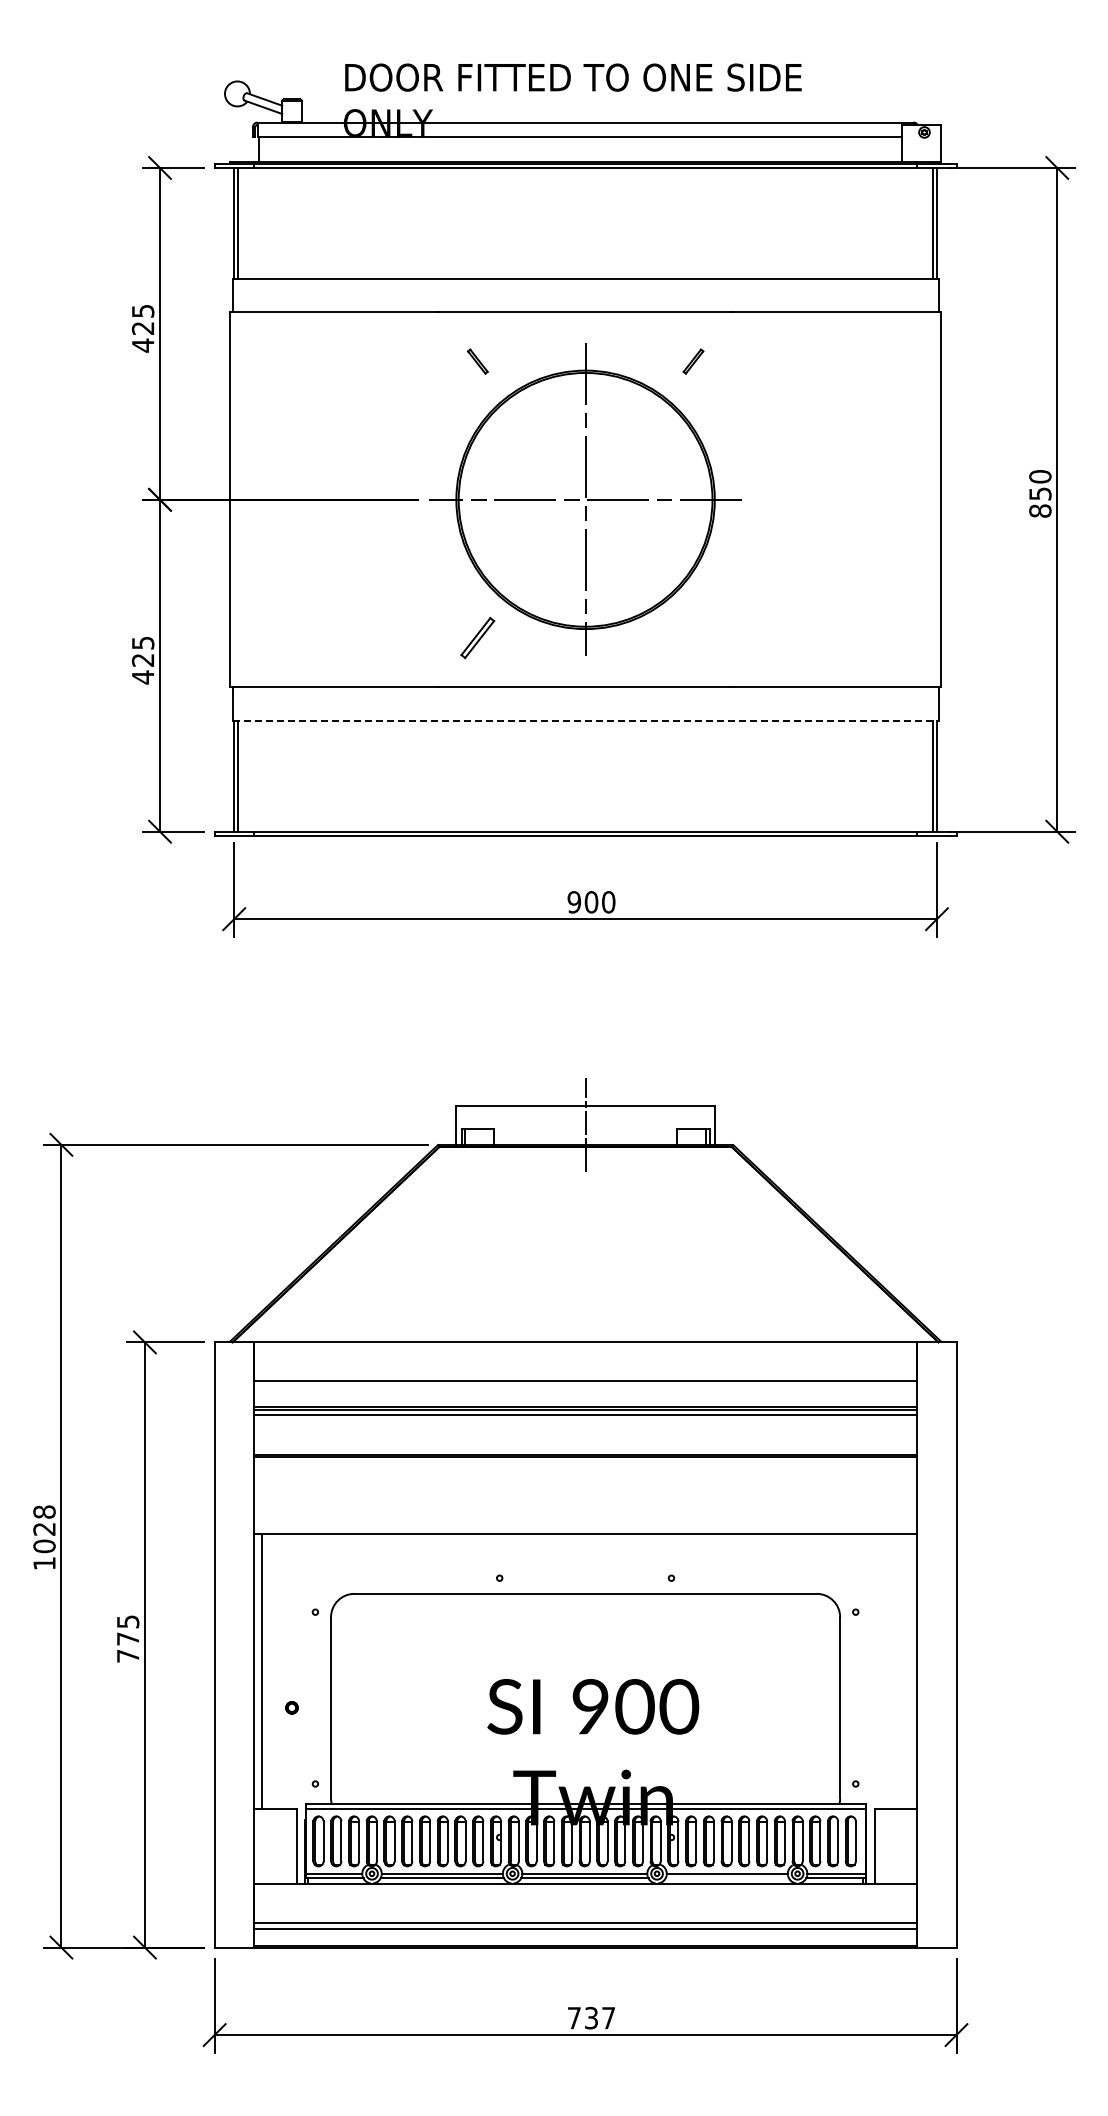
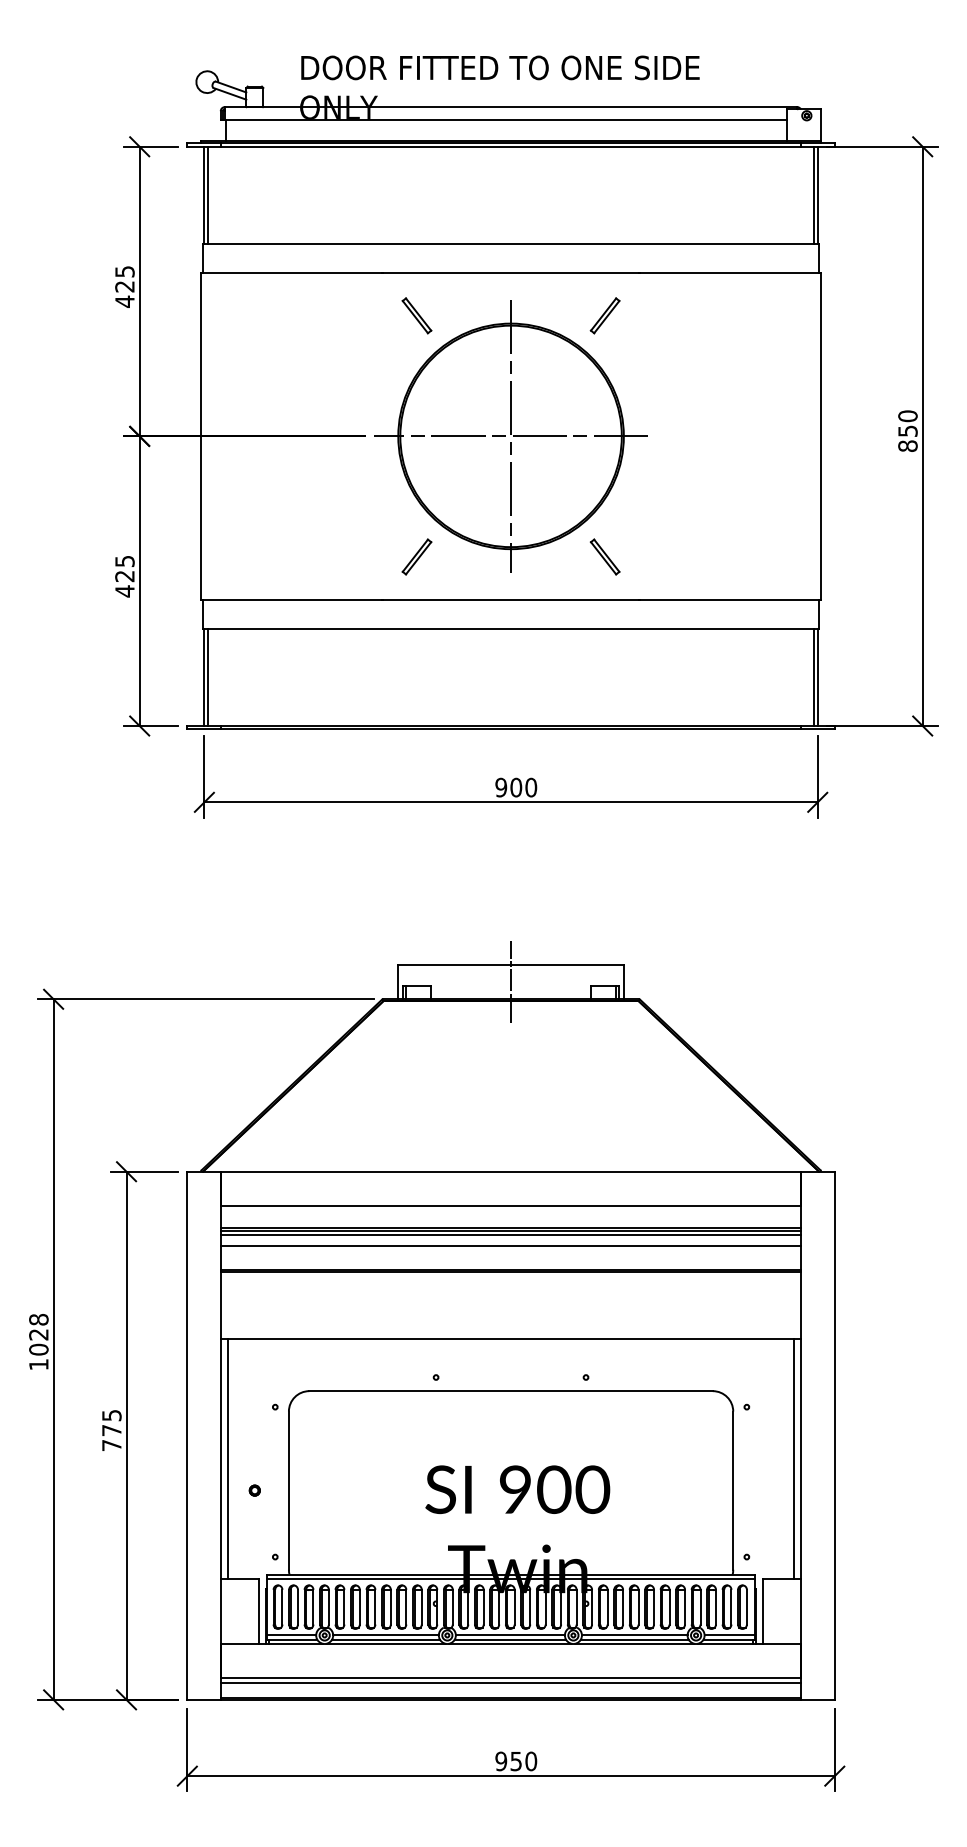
part: (477, 361) -> (416, 315), size x1.67
part: (693, 361) -> (605, 315), size x1.67
part: (693, 638) -> (605, 557), added
line: (585, 720) -> (510, 628), dashed -> solid
line: (585, 1426) -> (510, 1245), added
line: (909, 1671) -> (793, 1458), added
line: (727, 1878) -> (634, 1639), added
text: (591, 2017) -> (516, 1760), 737 -> 950

